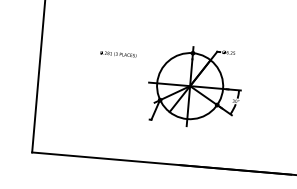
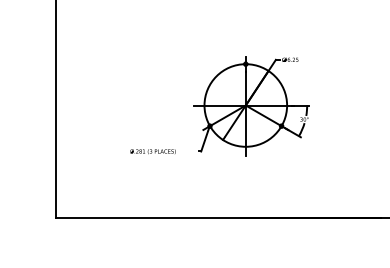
text: (117, 54) -> (152, 151), moved
part: (194, 87) -> (251, 106), moved

